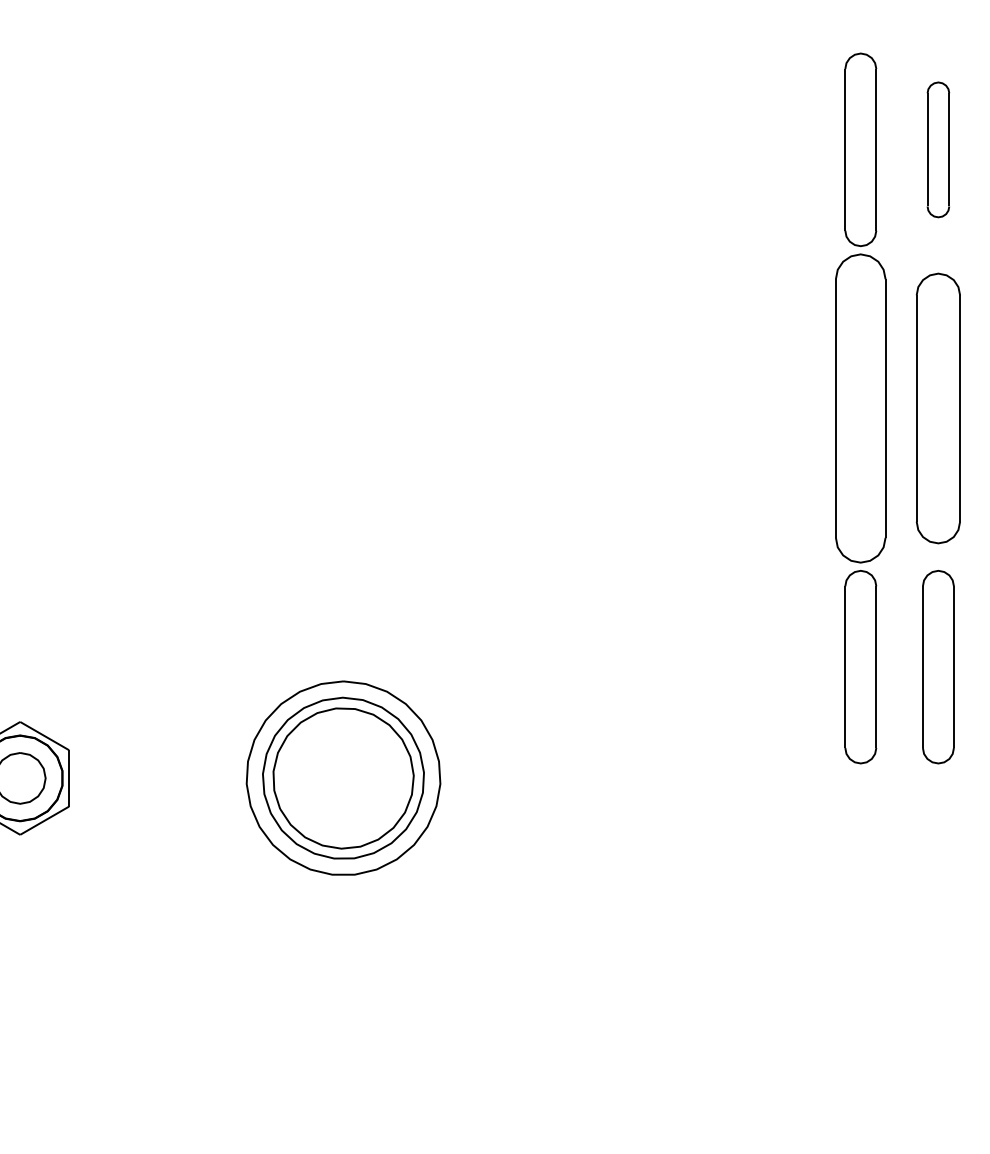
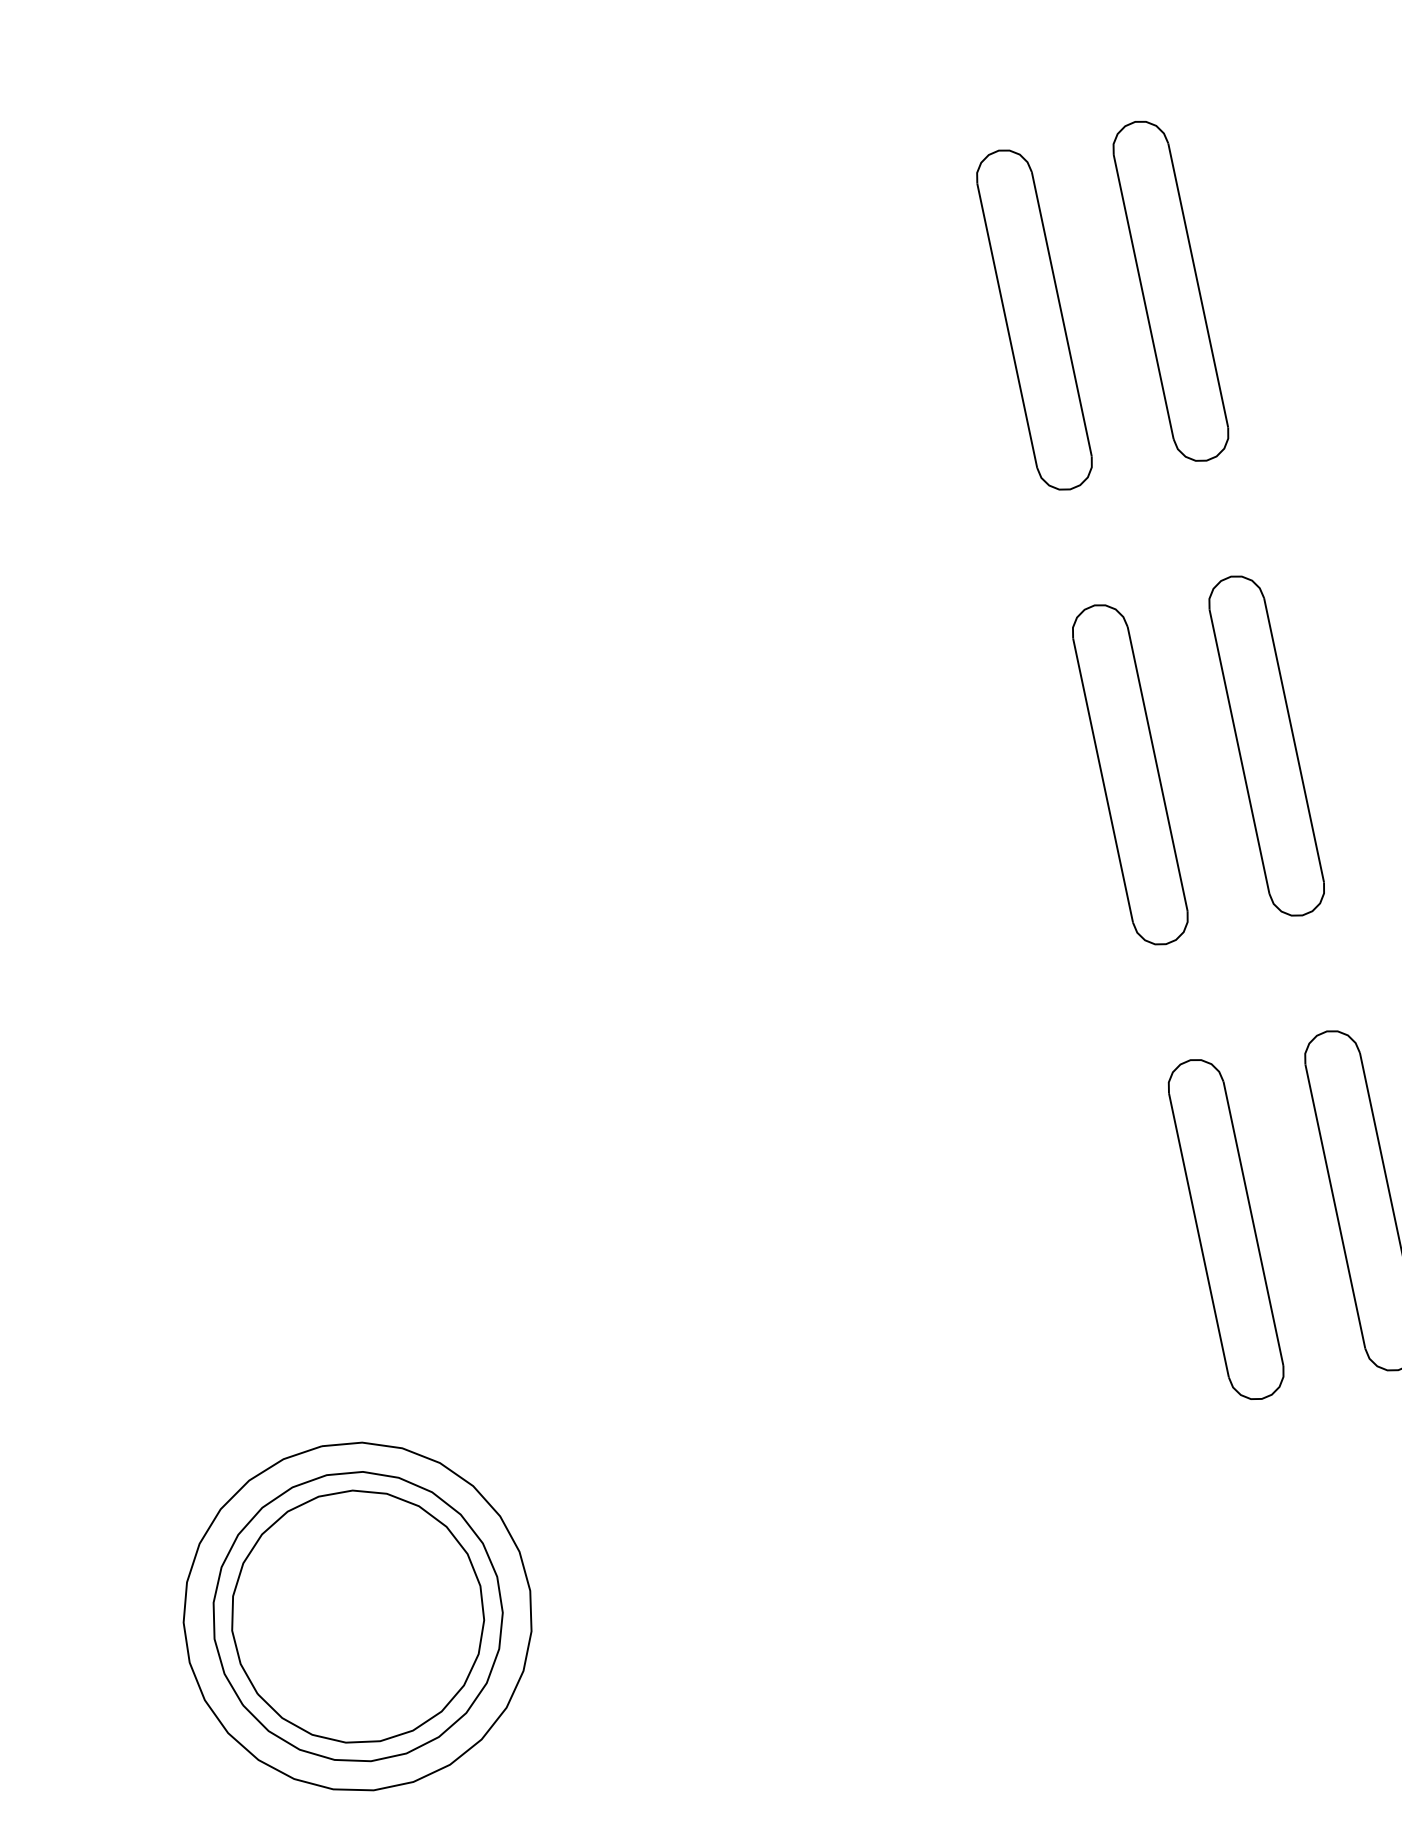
part: (938, 149) -> (1170, 290), size x1.43
part: (860, 408) -> (1129, 774), size x0.62
part: (938, 408) -> (1266, 745), size x0.71

